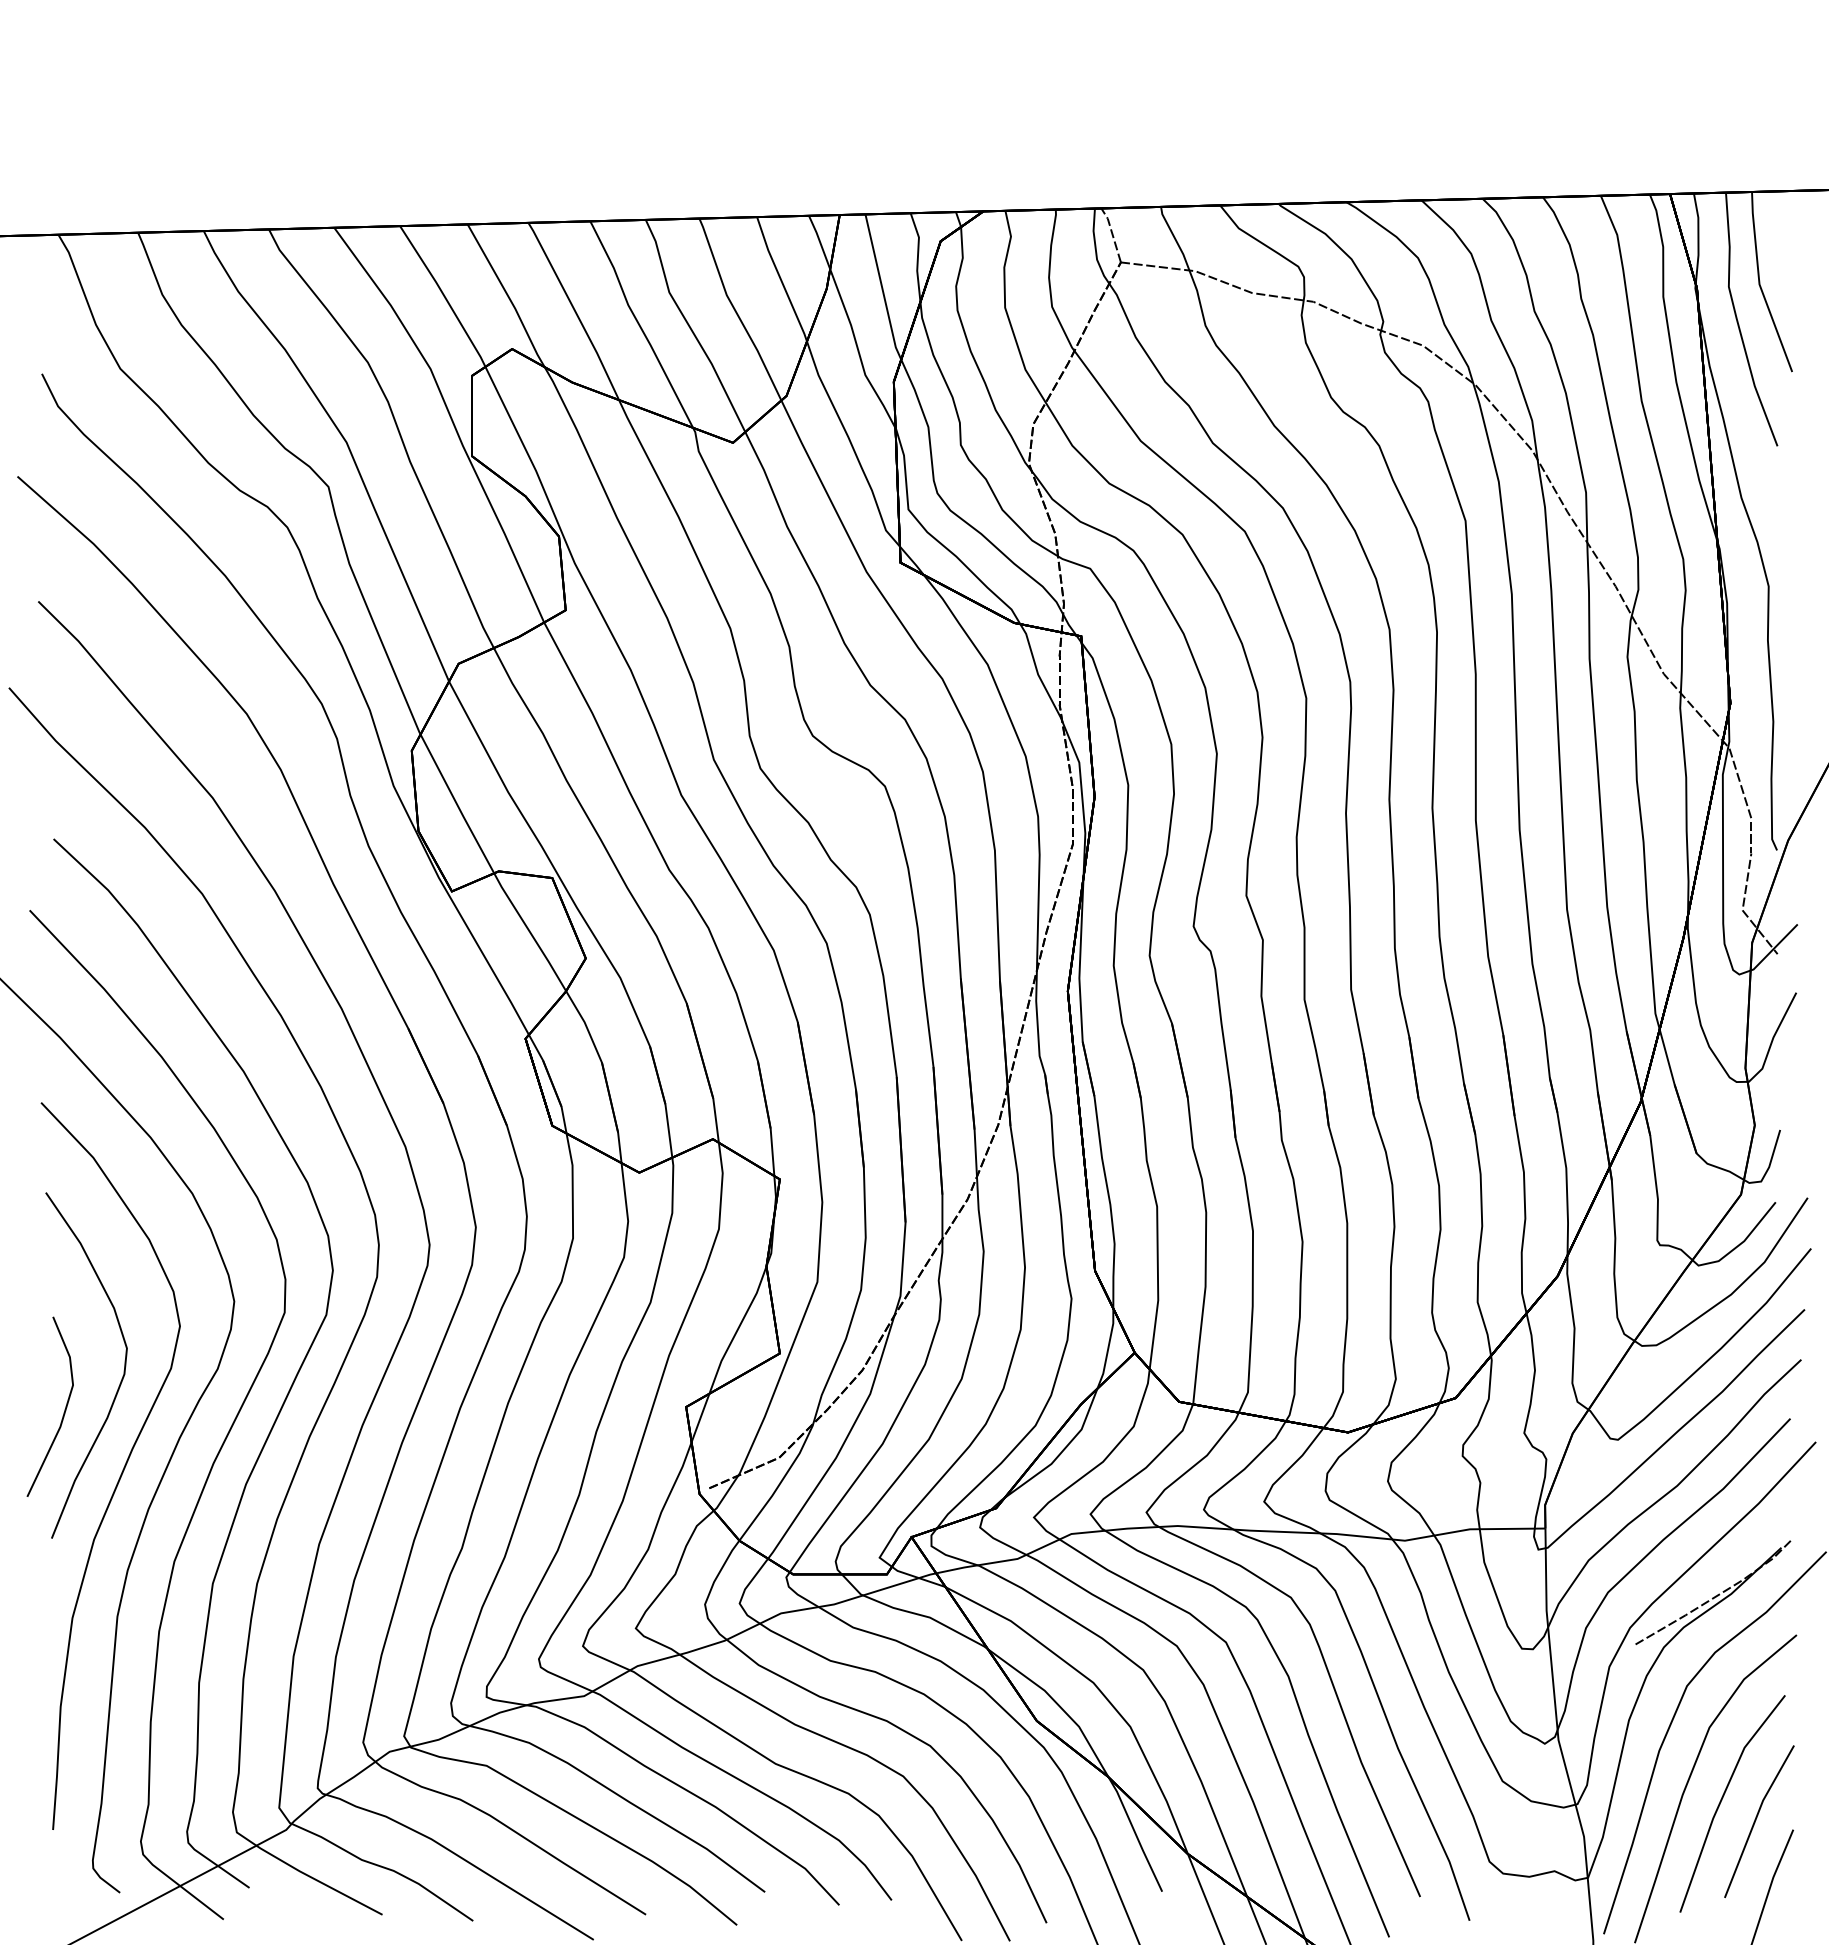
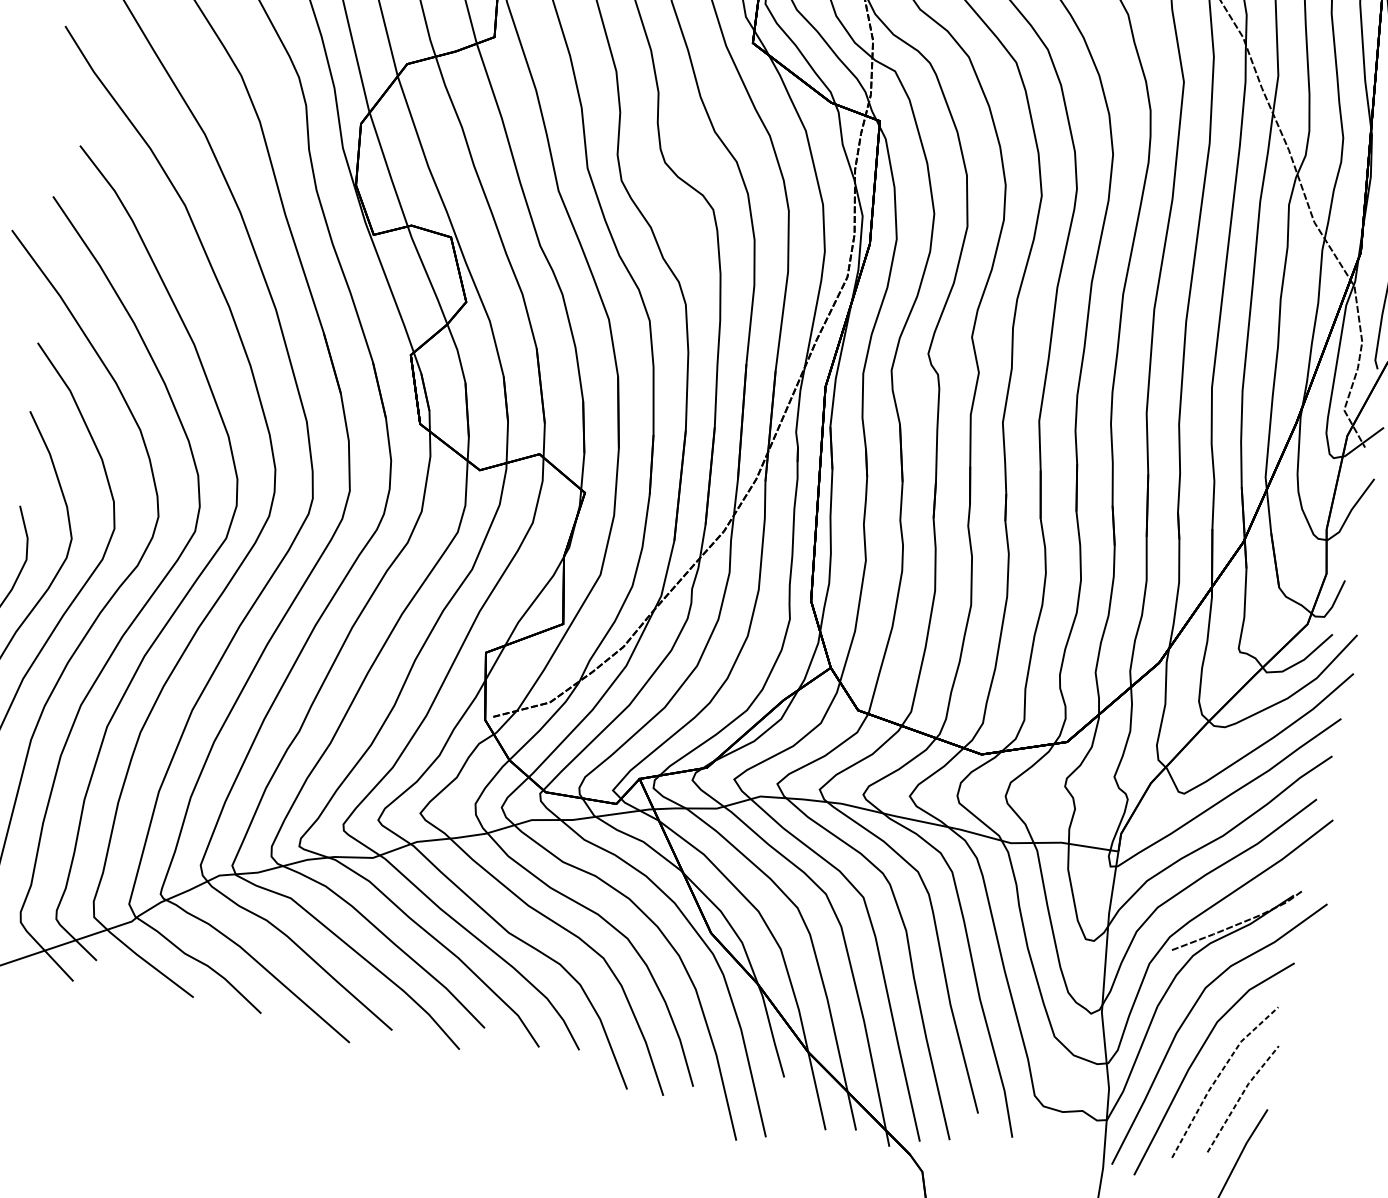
line: (1722, 1797) -> (1218, 1076), solid -> dashed
line: (1755, 1819) -> (1240, 1097), solid -> dashed

